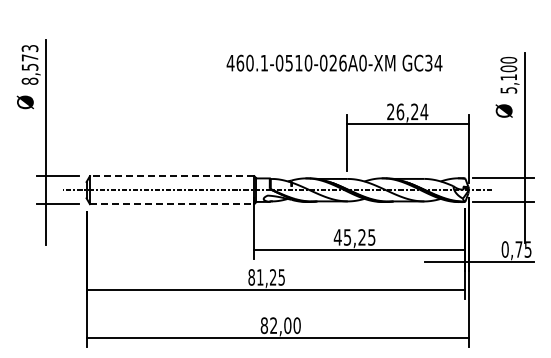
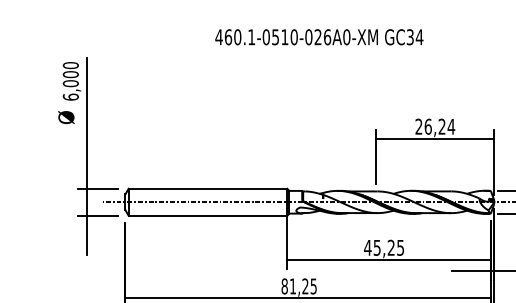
text: (334, 62) -> (319, 36), moved
text: (29, 64) -> (70, 80), 8,573 -> 6,000
line: (171, 176) -> (207, 189), dashed -> solid
line: (172, 204) -> (208, 216), dashed -> solid

